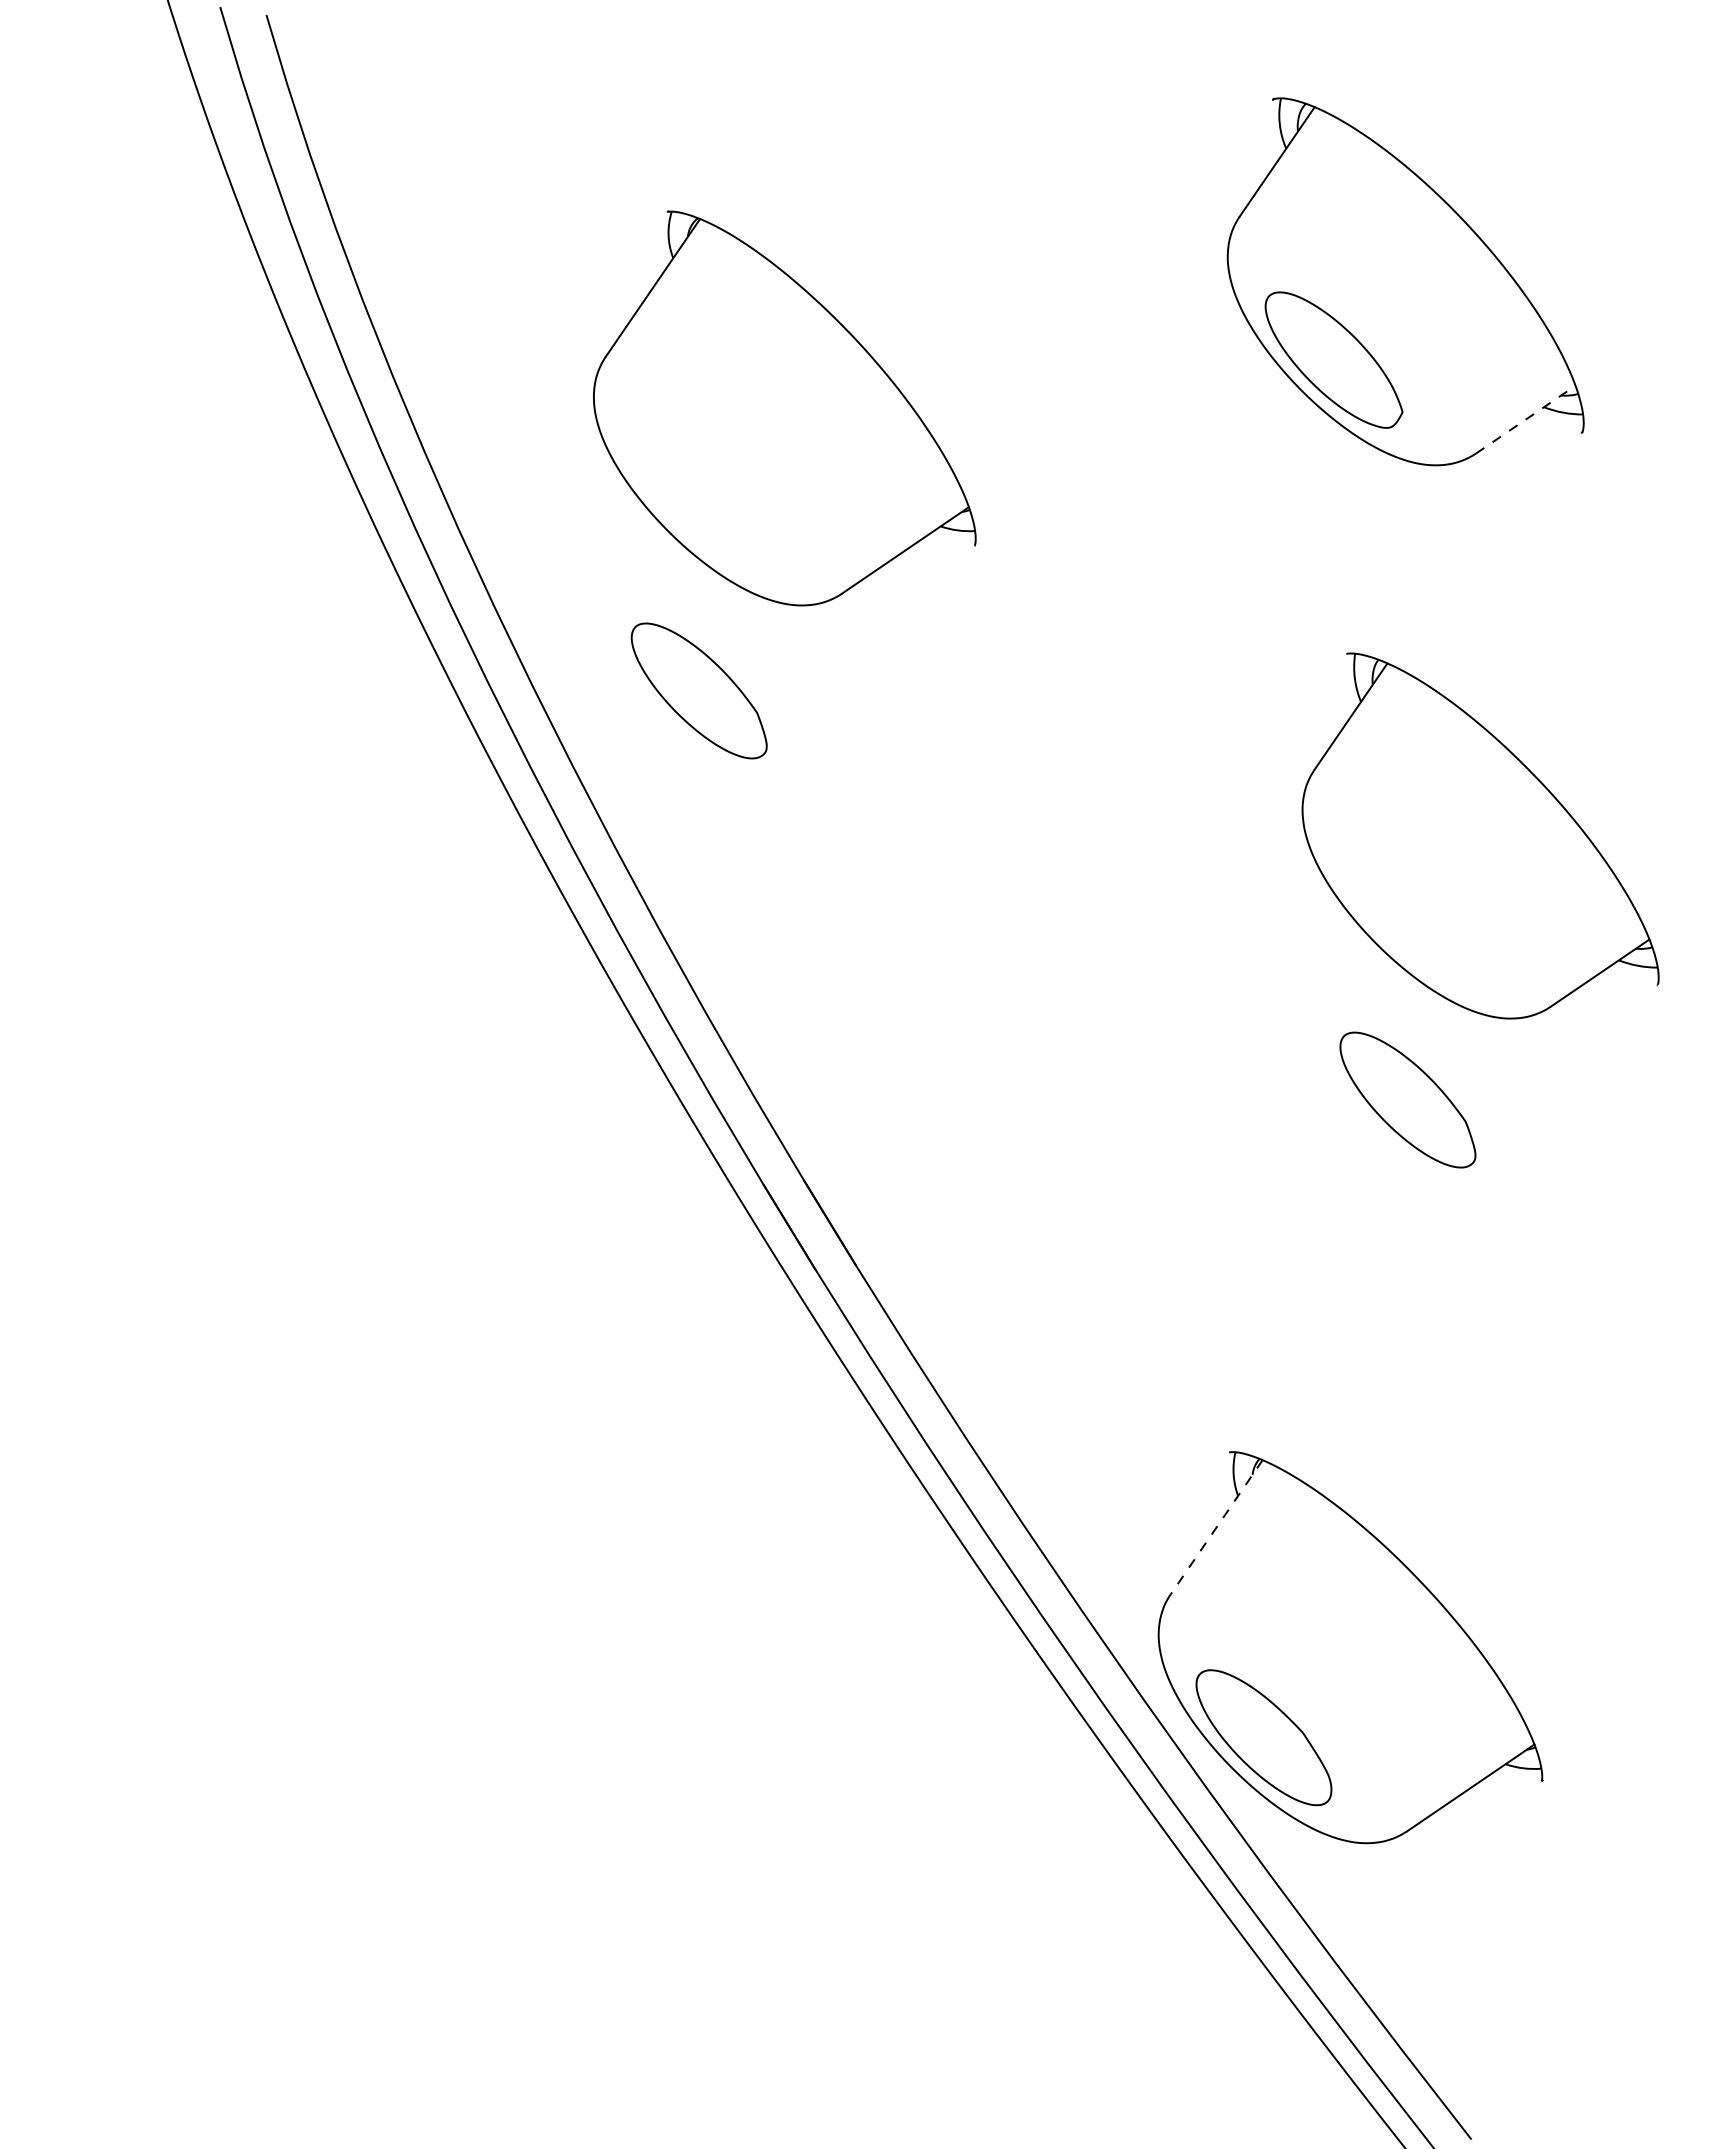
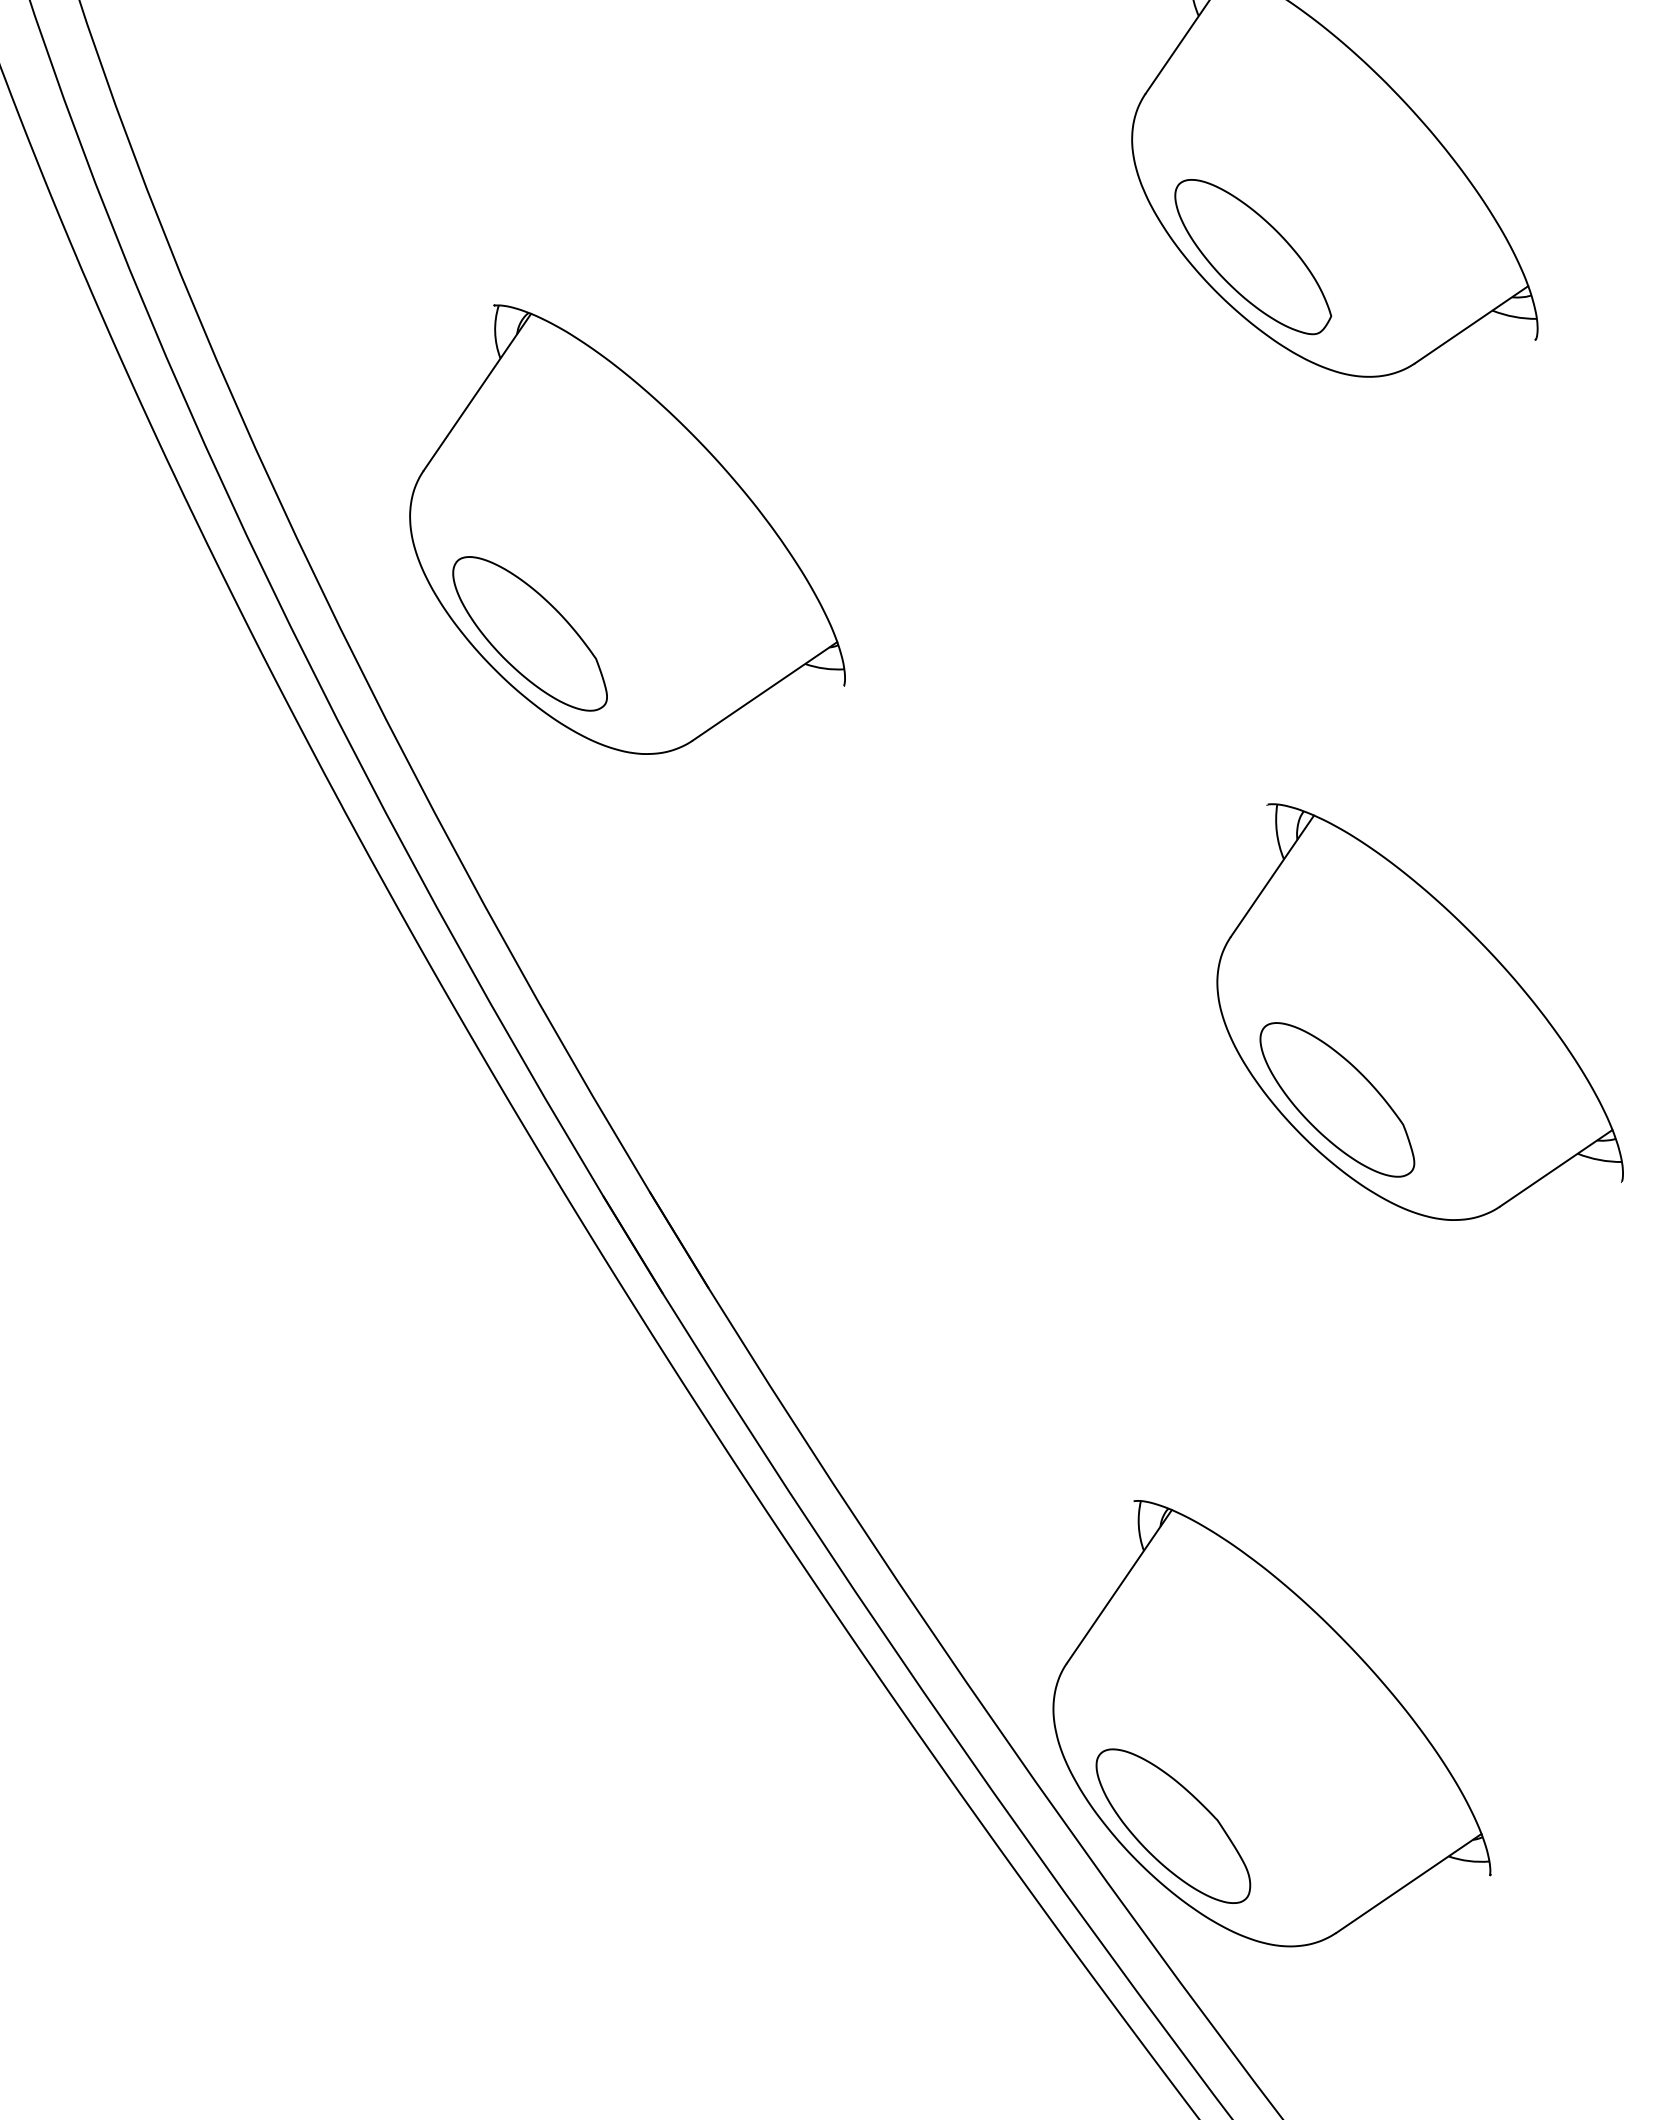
part: (784, 408) -> (627, 529), moved
line: (1526, 419) -> (1472, 324), dashed -> solid
part: (1480, 835) -> (1420, 1011), moved
line: (1216, 1527) -> (1119, 1586), dashed -> solid

